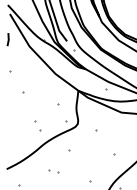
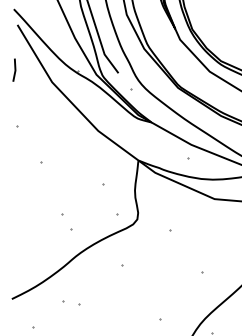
part: (53, 171) -> (71, 303), moved

